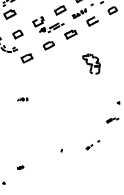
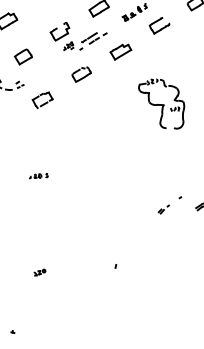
part: (91, 63) -> (161, 103), size x1.43
part: (92, 145) -> (169, 205), moved
part: (20, 167) -> (40, 271), moved

